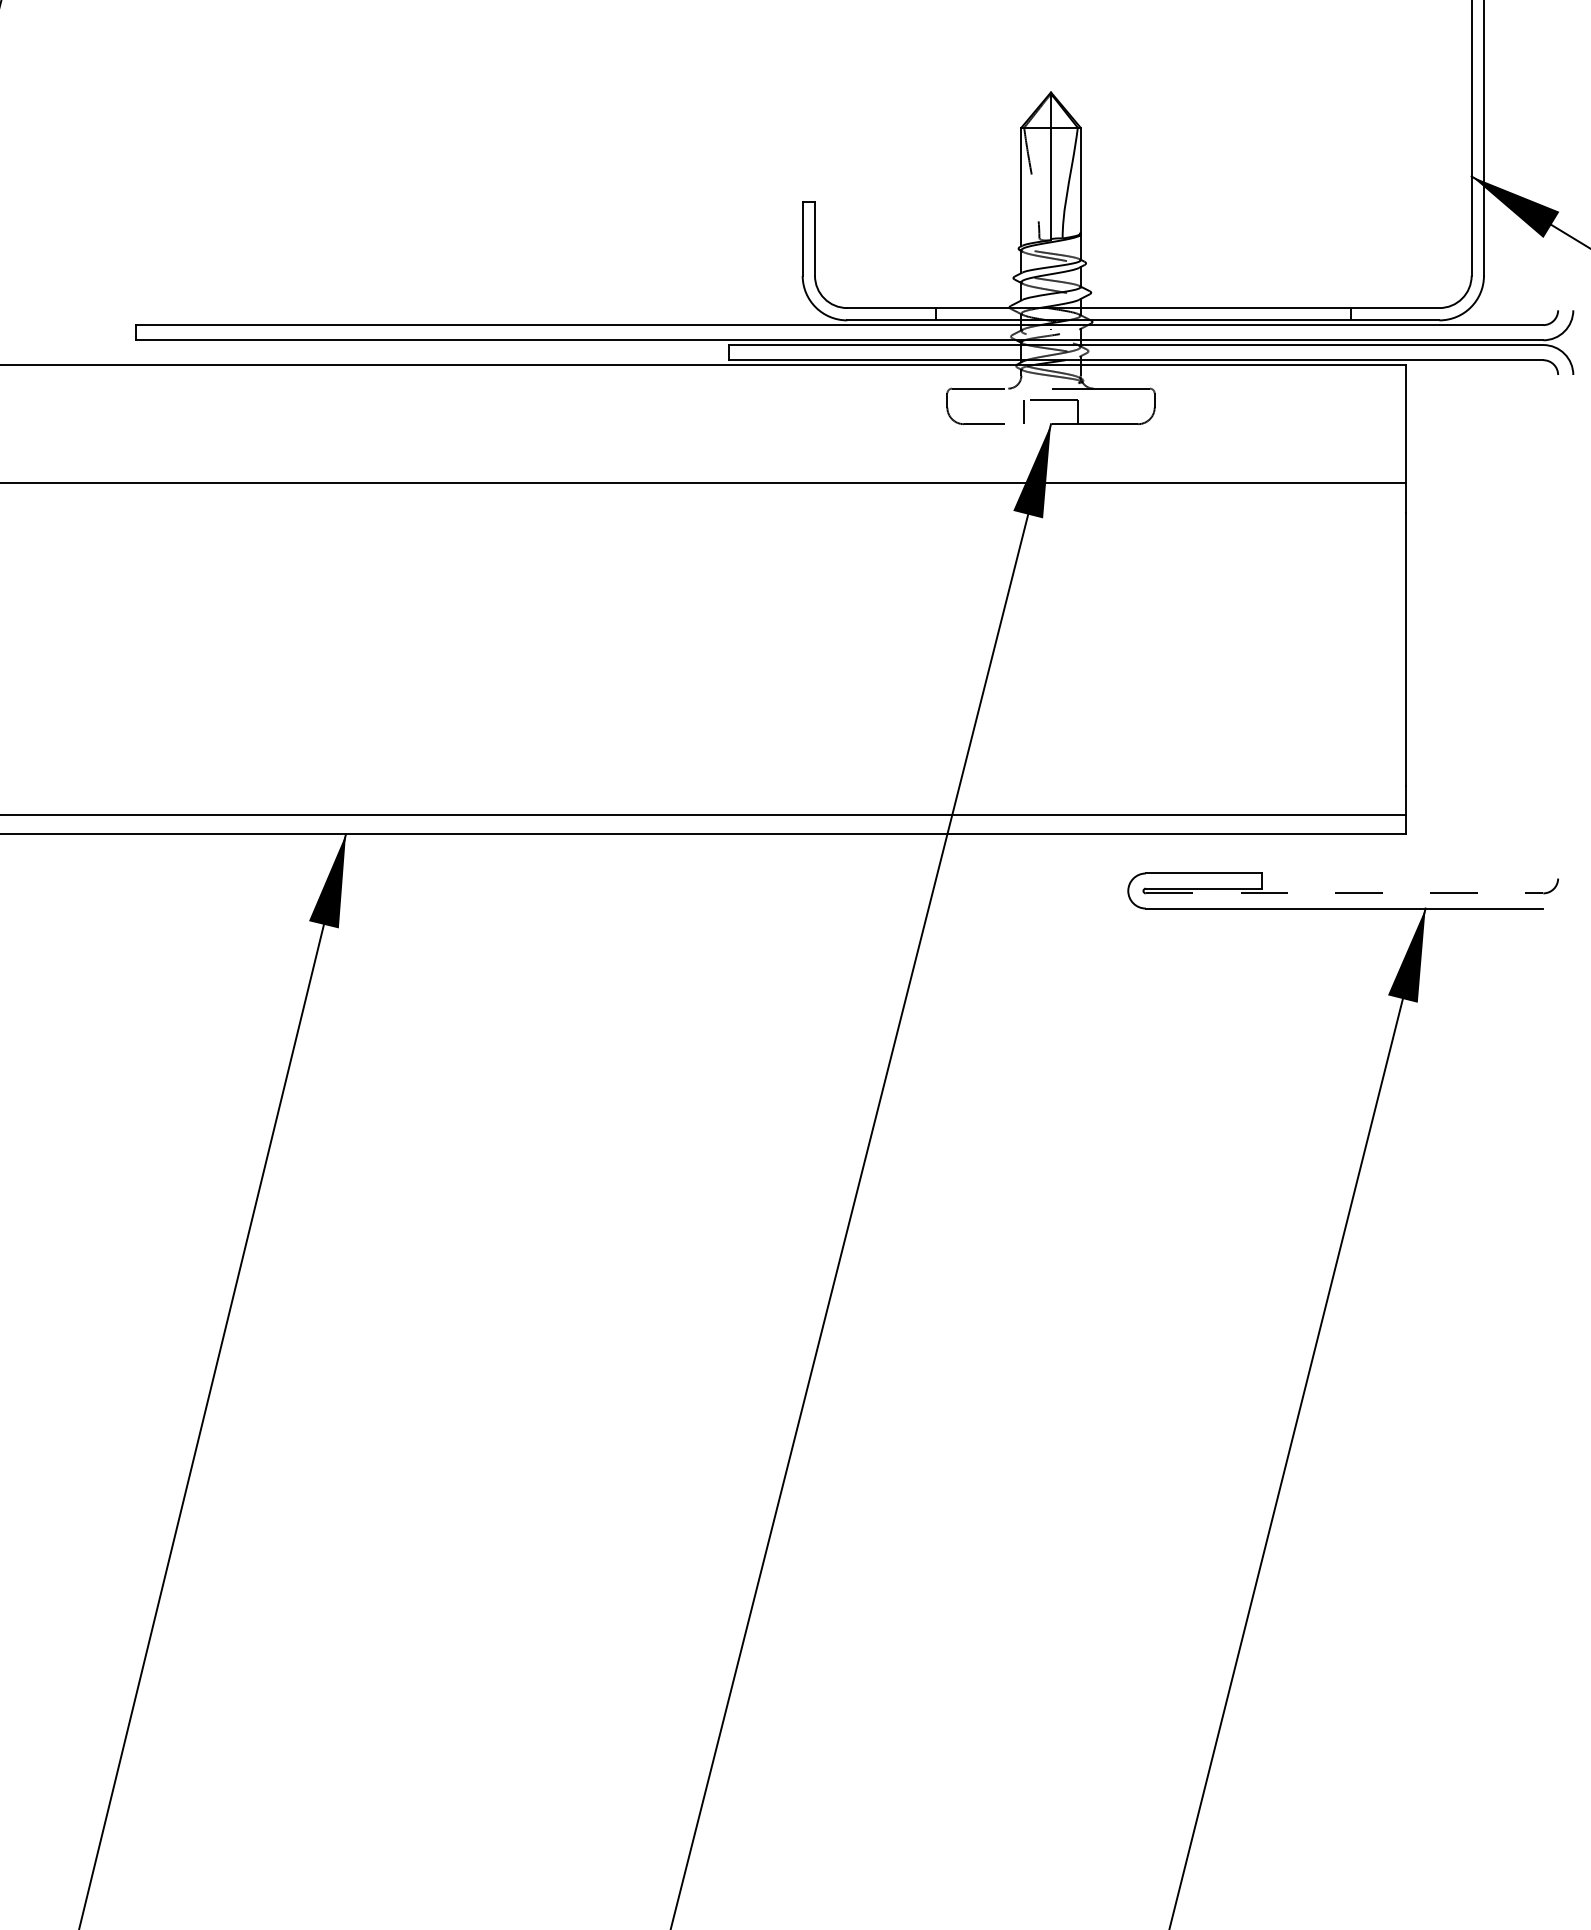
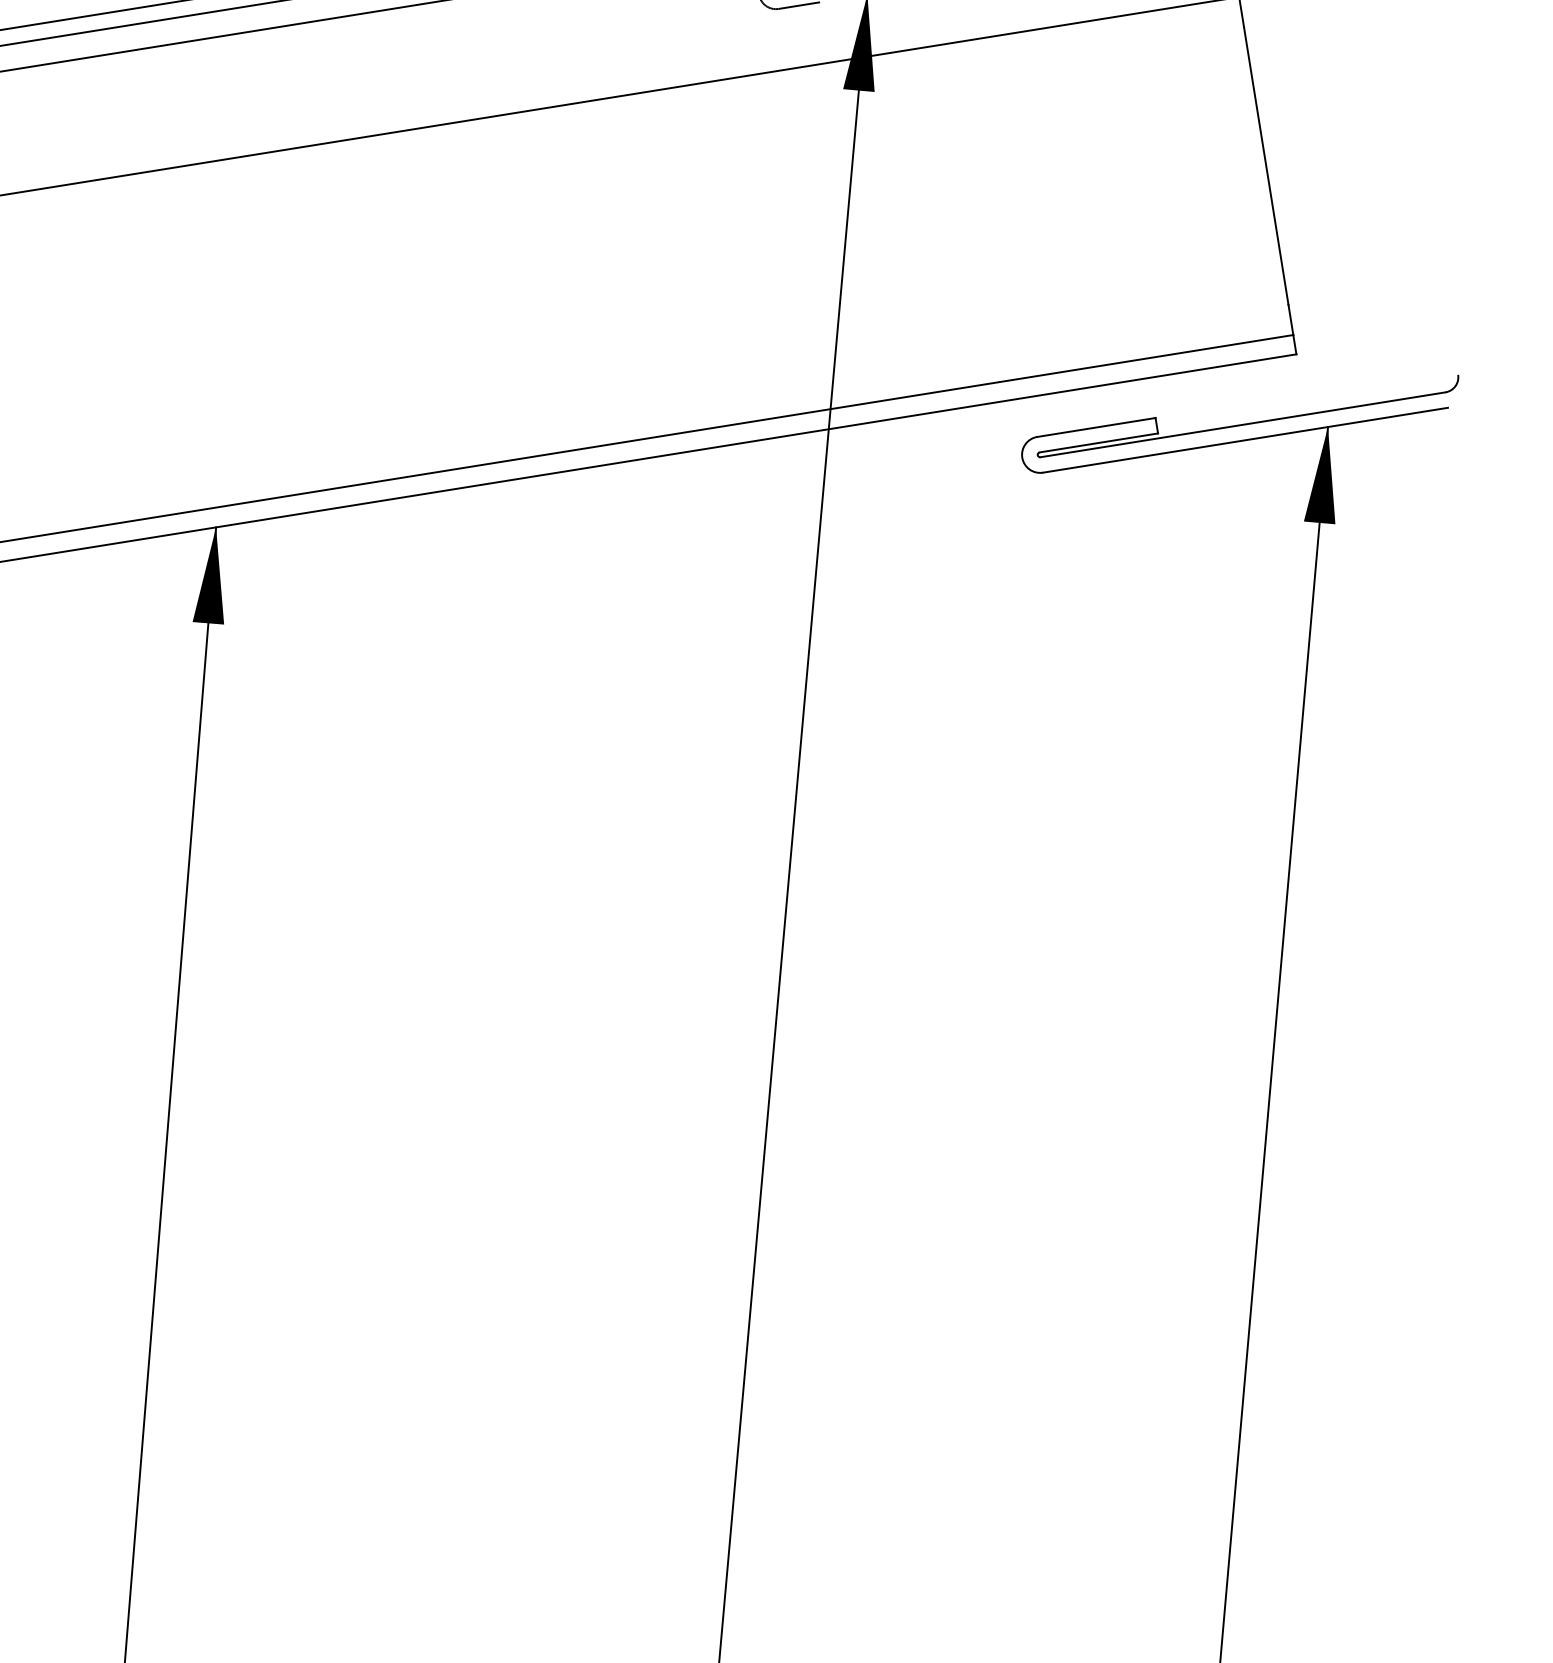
line: (1344, 893) -> (1242, 424), dashed -> solid

